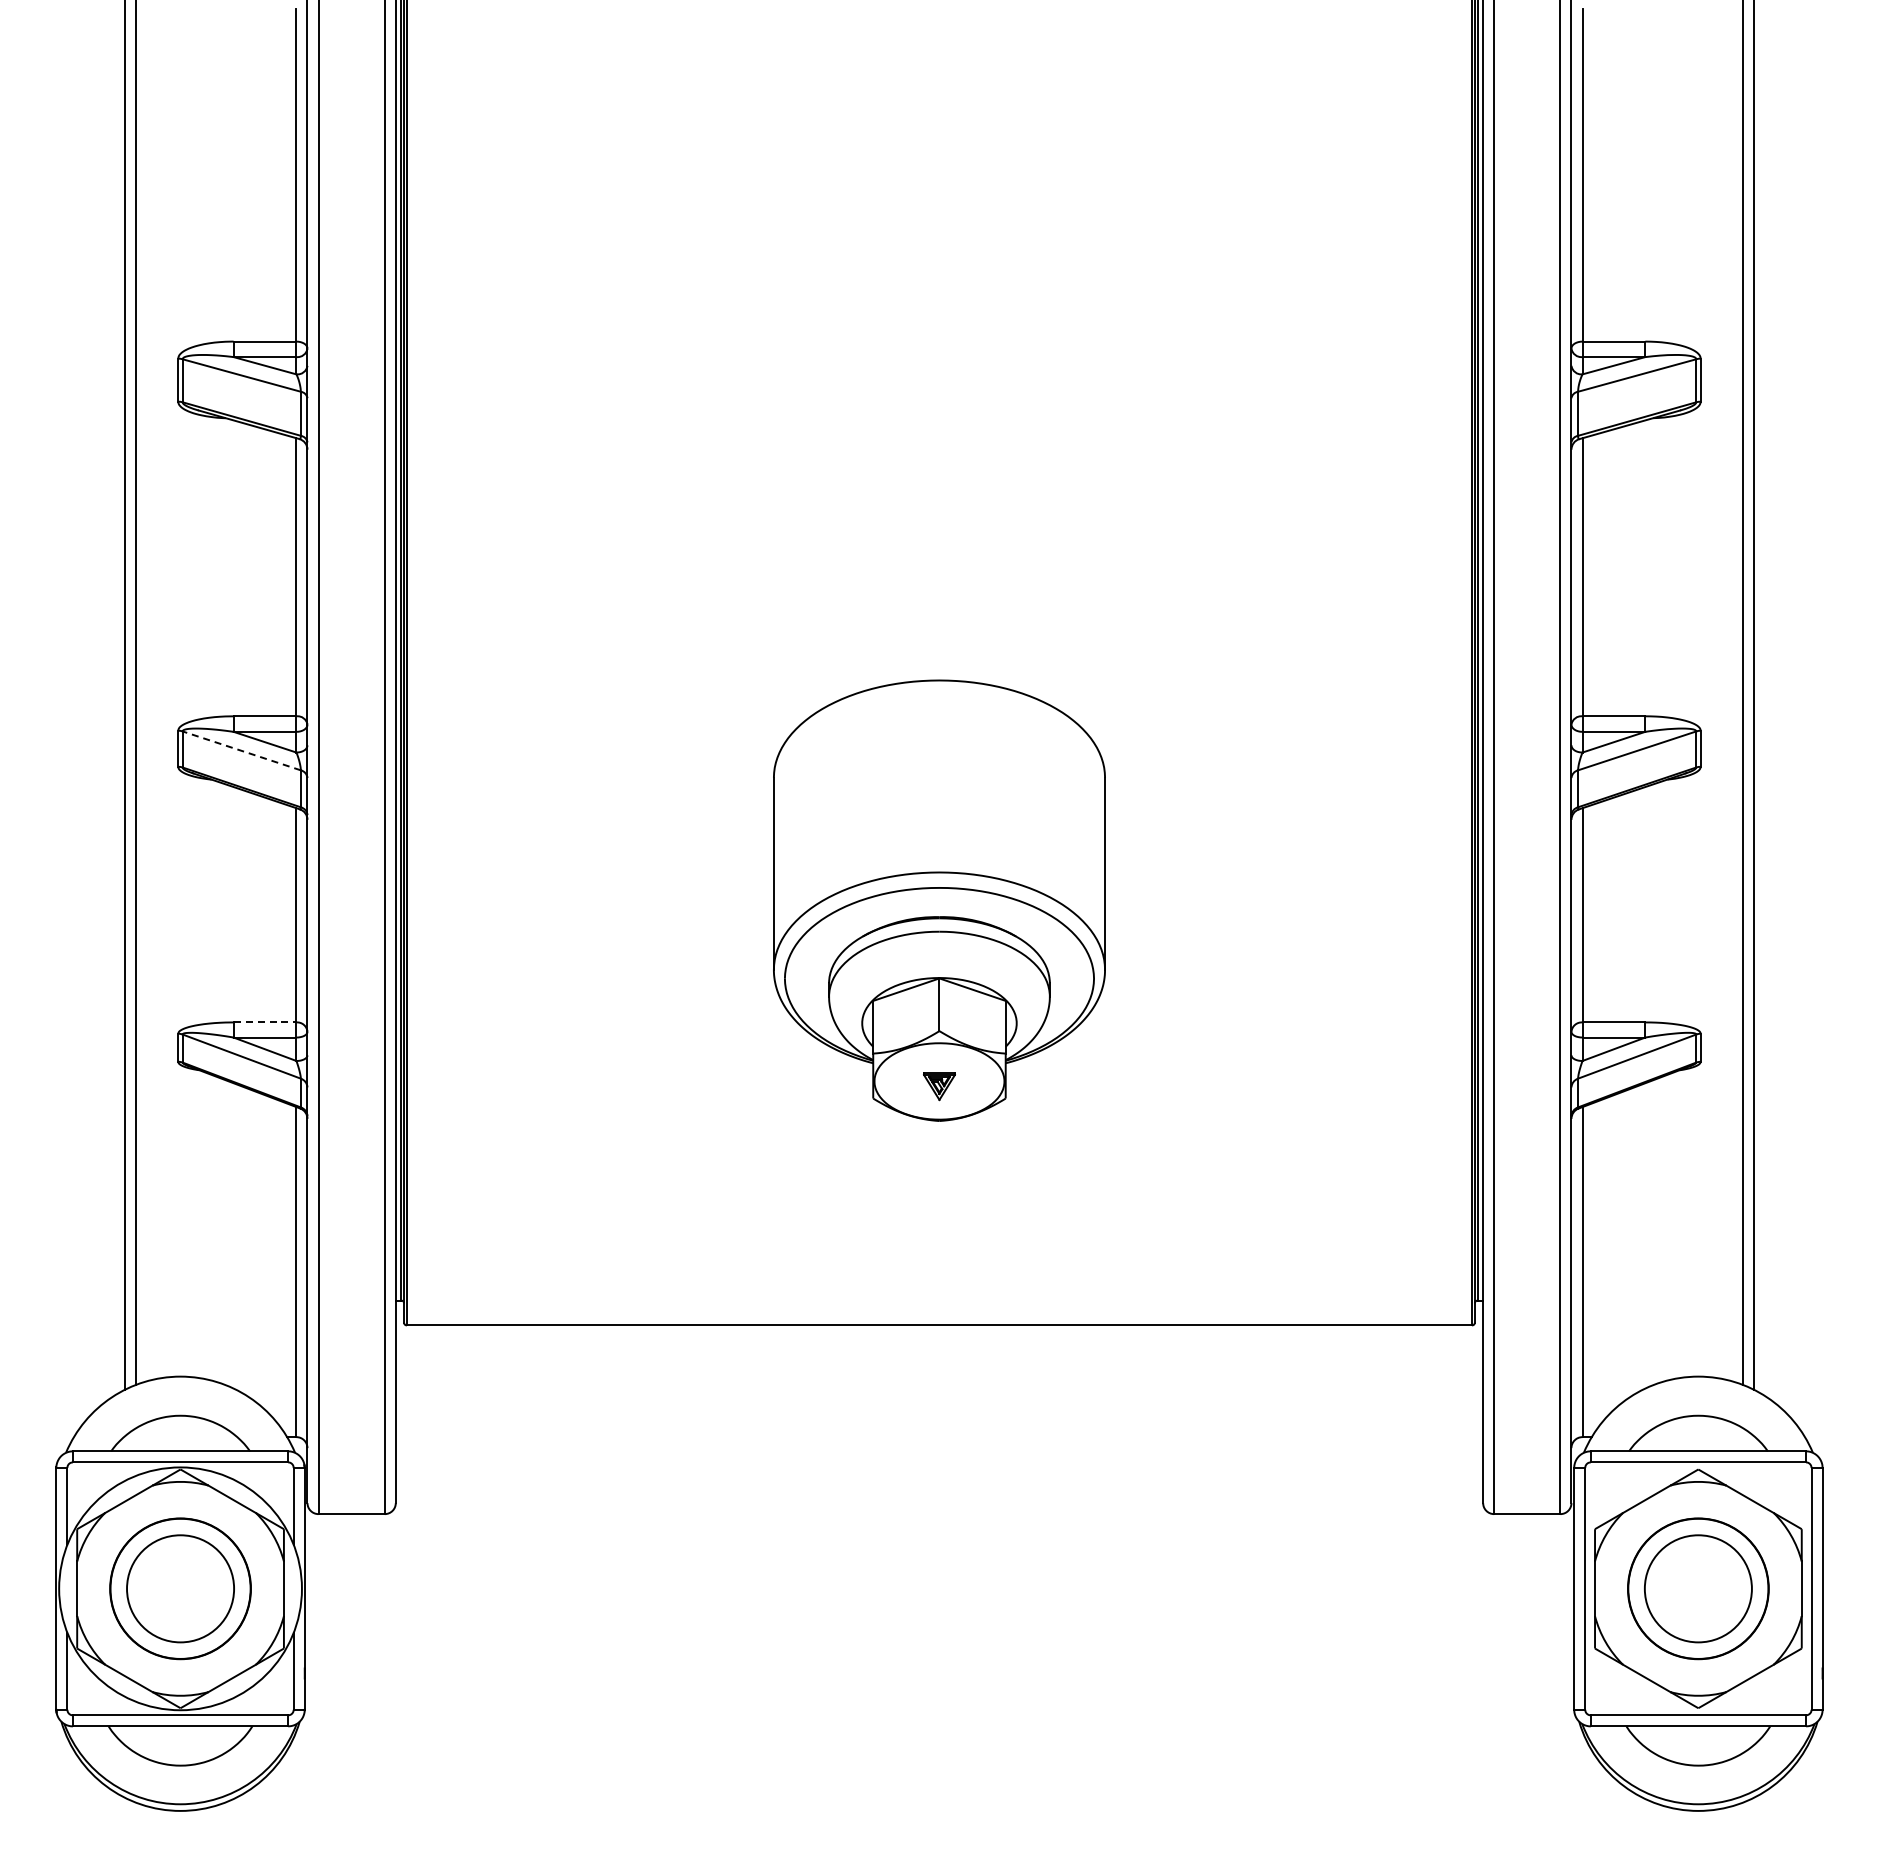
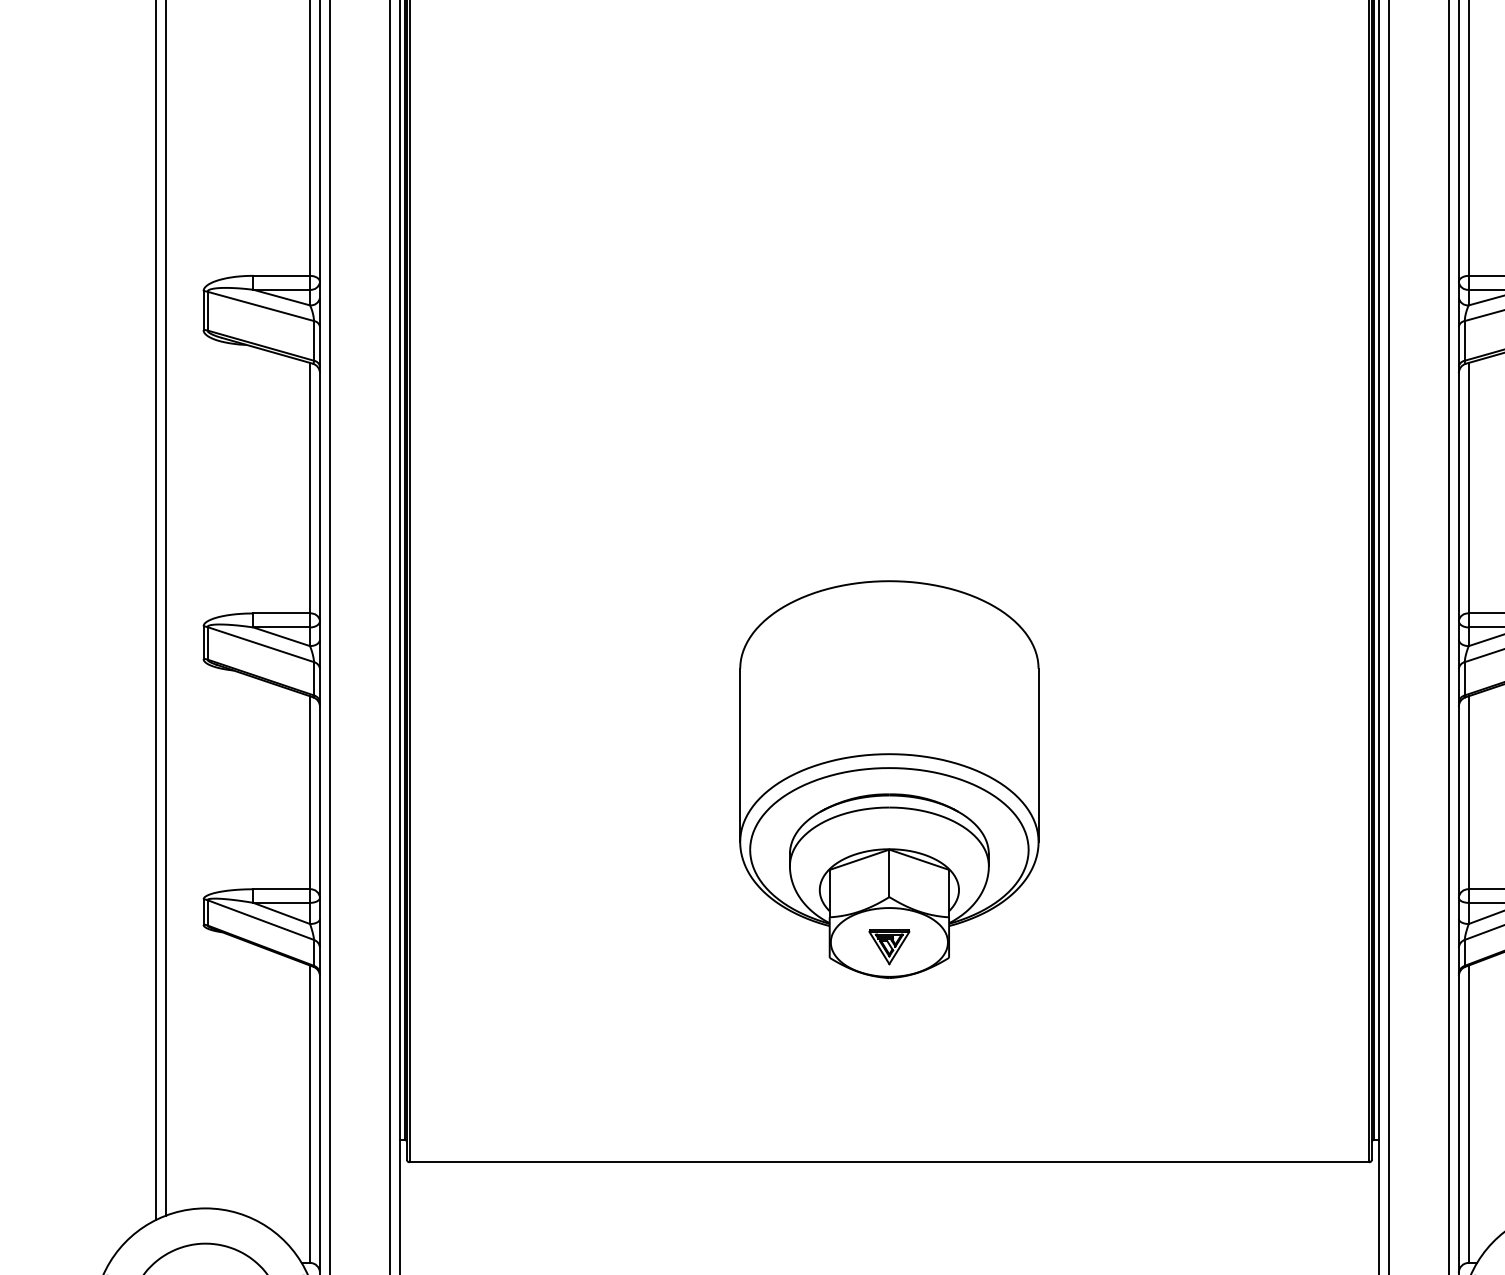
line: (241, 750) -> (260, 644), dashed -> solid
line: (265, 1022) -> (282, 889), dashed -> solid
part: (939, 1086) -> (889, 947), size x1.43

